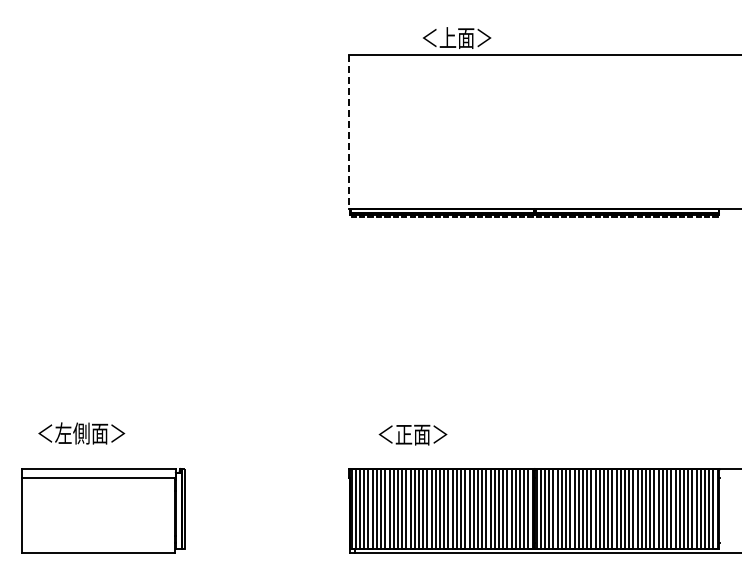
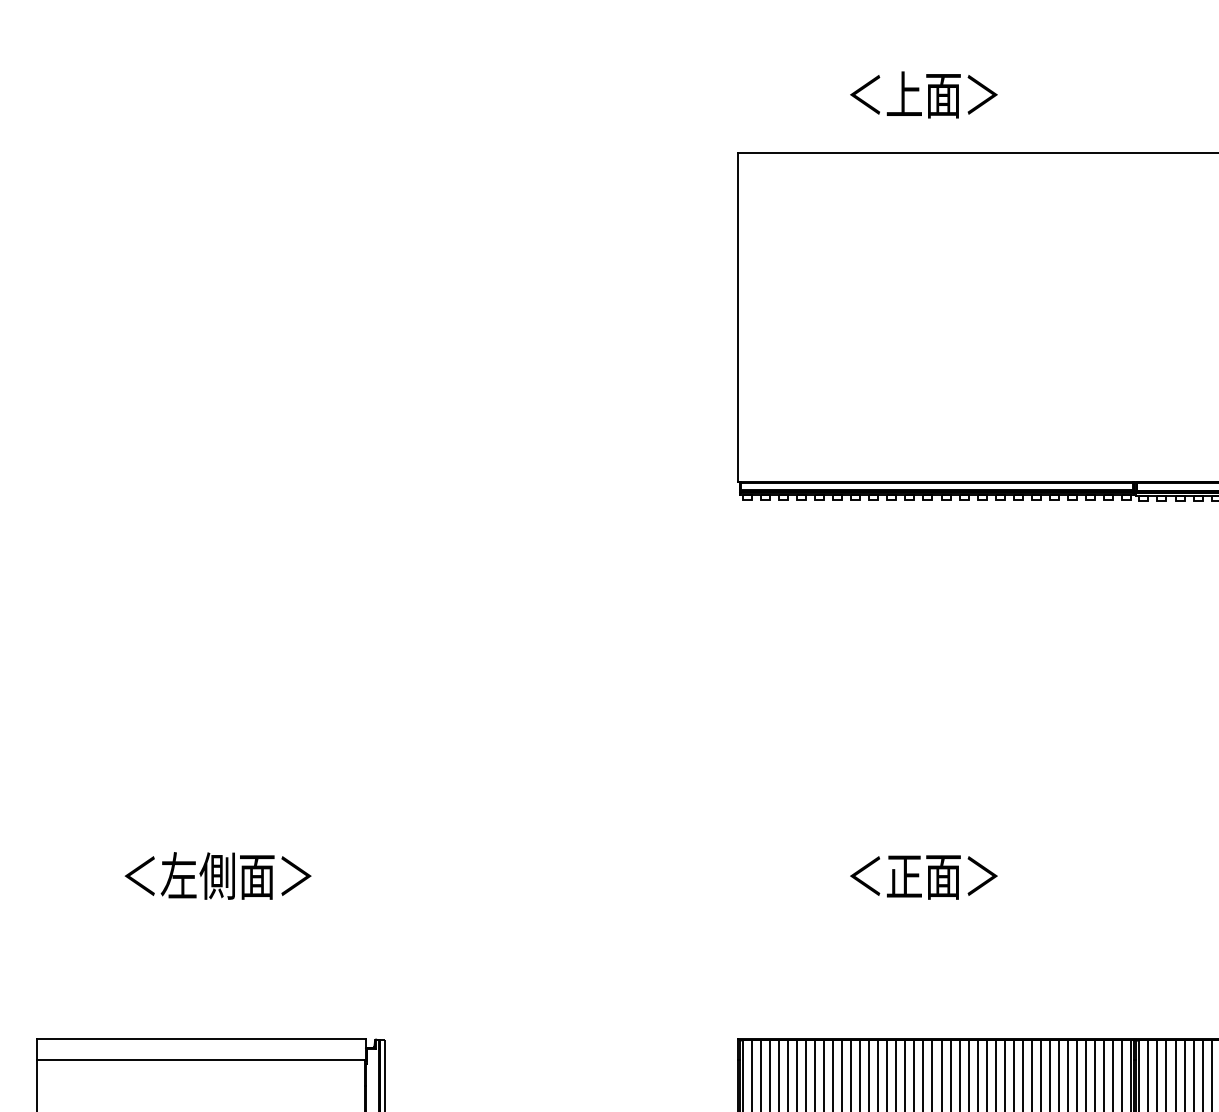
text: (457, 37) -> (924, 93), moved
line: (349, 131) -> (738, 316), dashed -> solid
text: (81, 433) -> (217, 876), moved
text: (412, 434) -> (922, 876), moved

